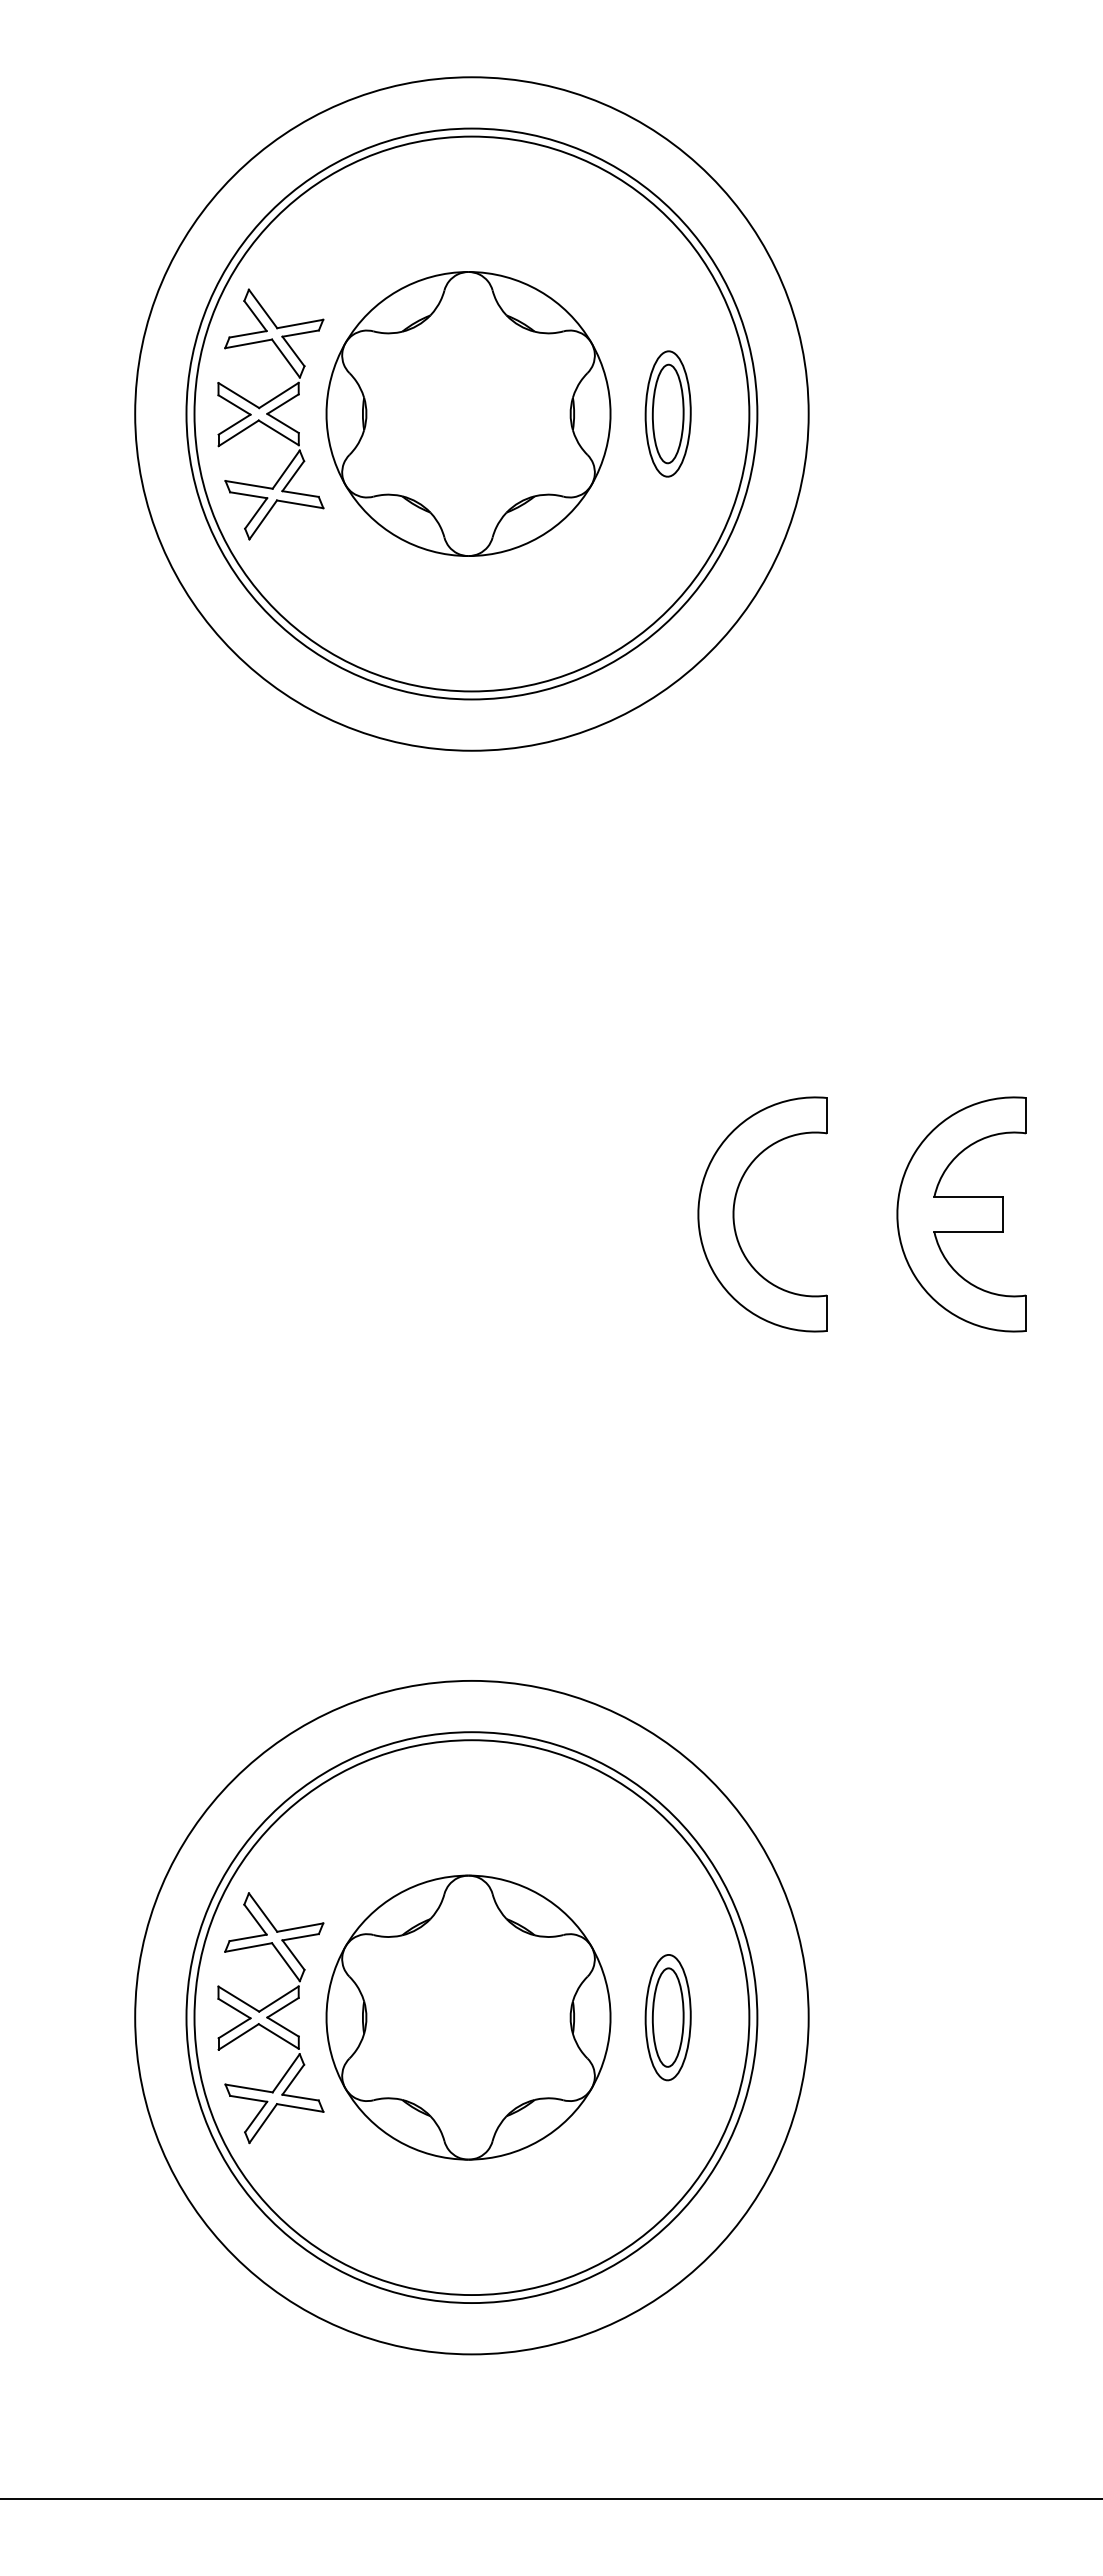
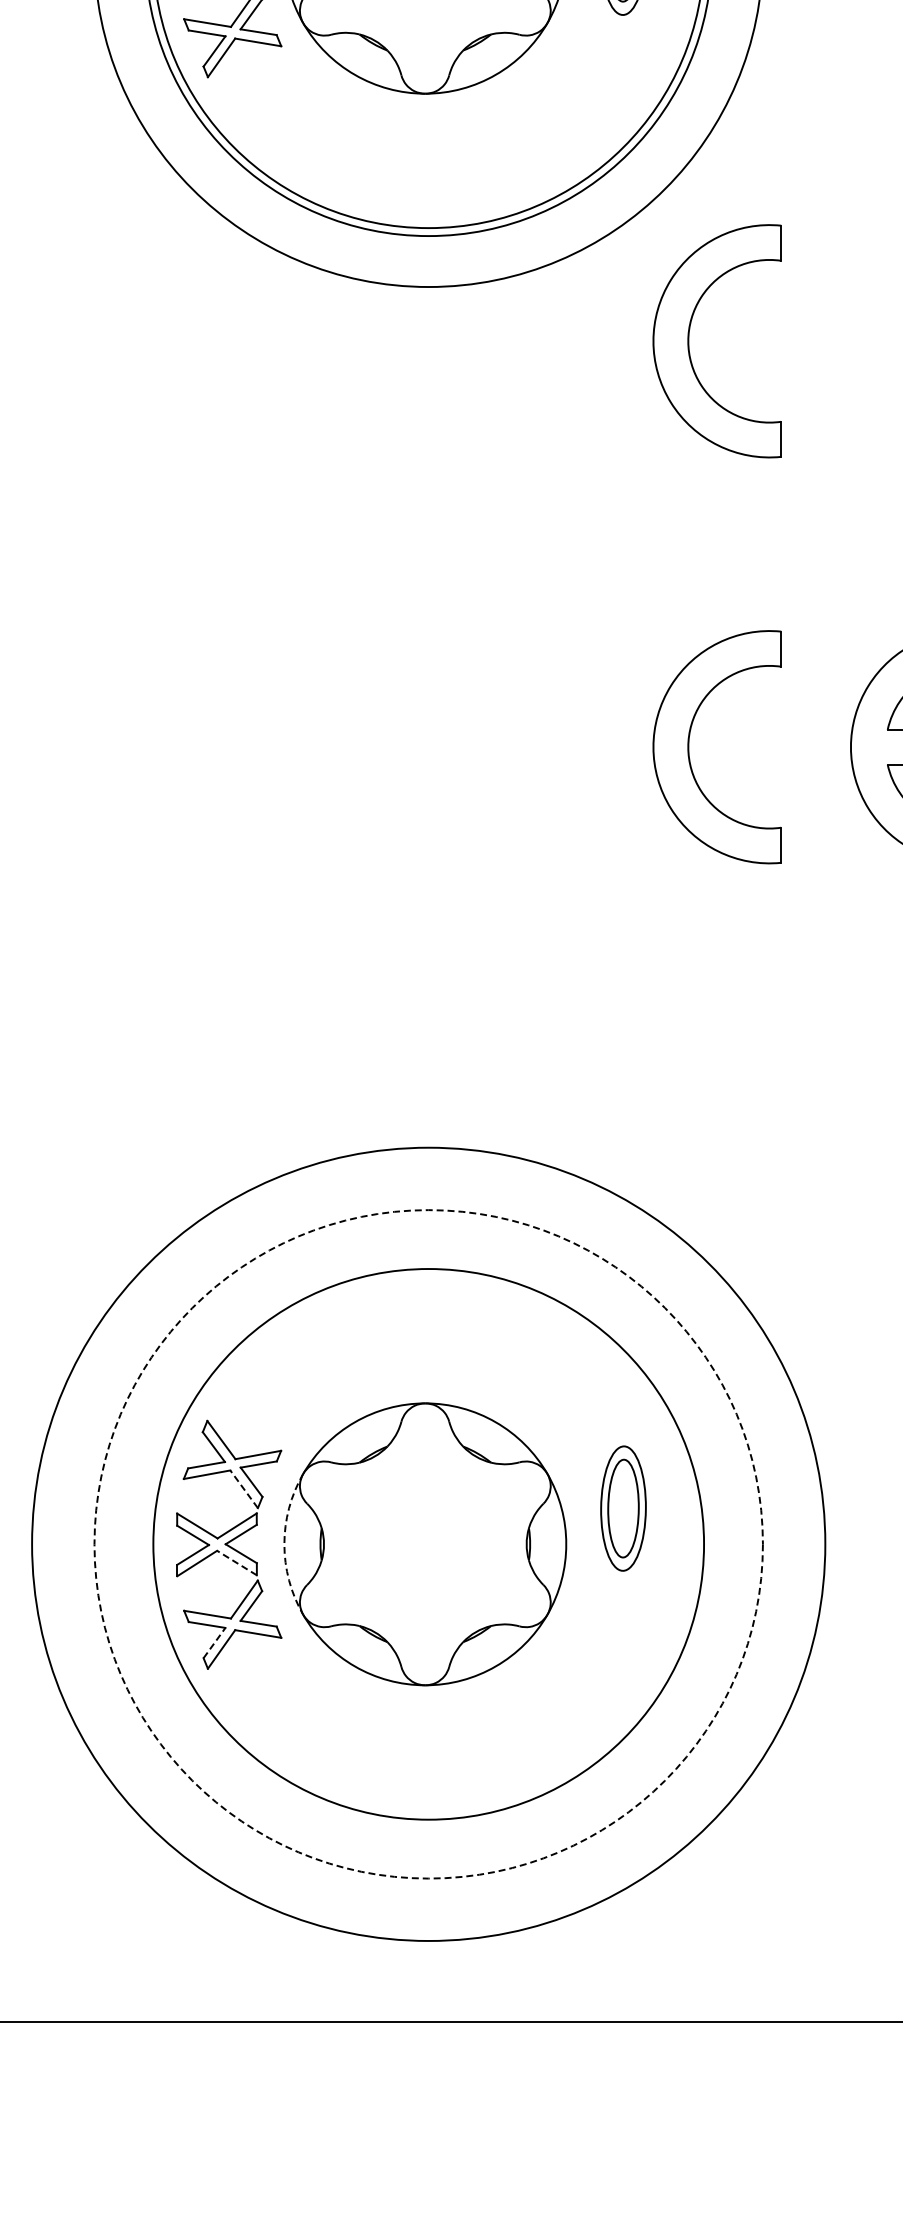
part: (734, 805) -> (689, 341), added
line: (285, 1962) -> (243, 1489), solid -> dashed
arc: (326, 2017) -> (284, 1544), solid -> dashed
circle: (471, 2017) -> (428, 1544), size x1.4
circle: (471, 2017) -> (428, 1544), solid -> dashed
part: (667, 2017) -> (622, 1508), moved
line: (278, 2036) -> (236, 1563), solid -> dashed
line: (256, 2117) -> (214, 1643), solid -> dashed

